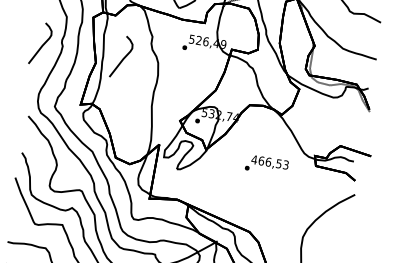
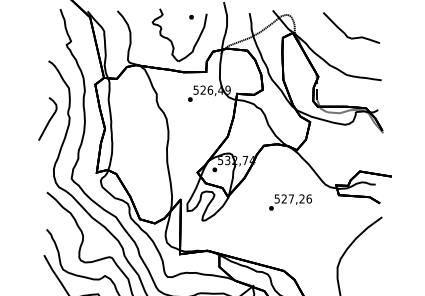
curve: (123, 56) -> (131, 118), removed
text: (269, 161) -> (292, 198), 466,53 -> 527,26

